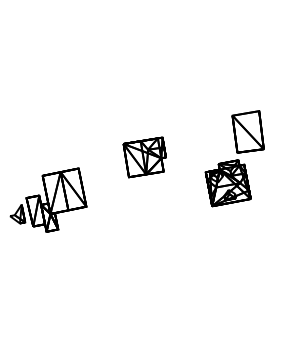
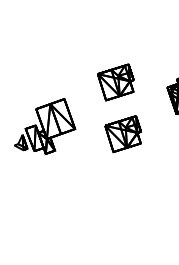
part: (144, 221) -> (123, 134), added

